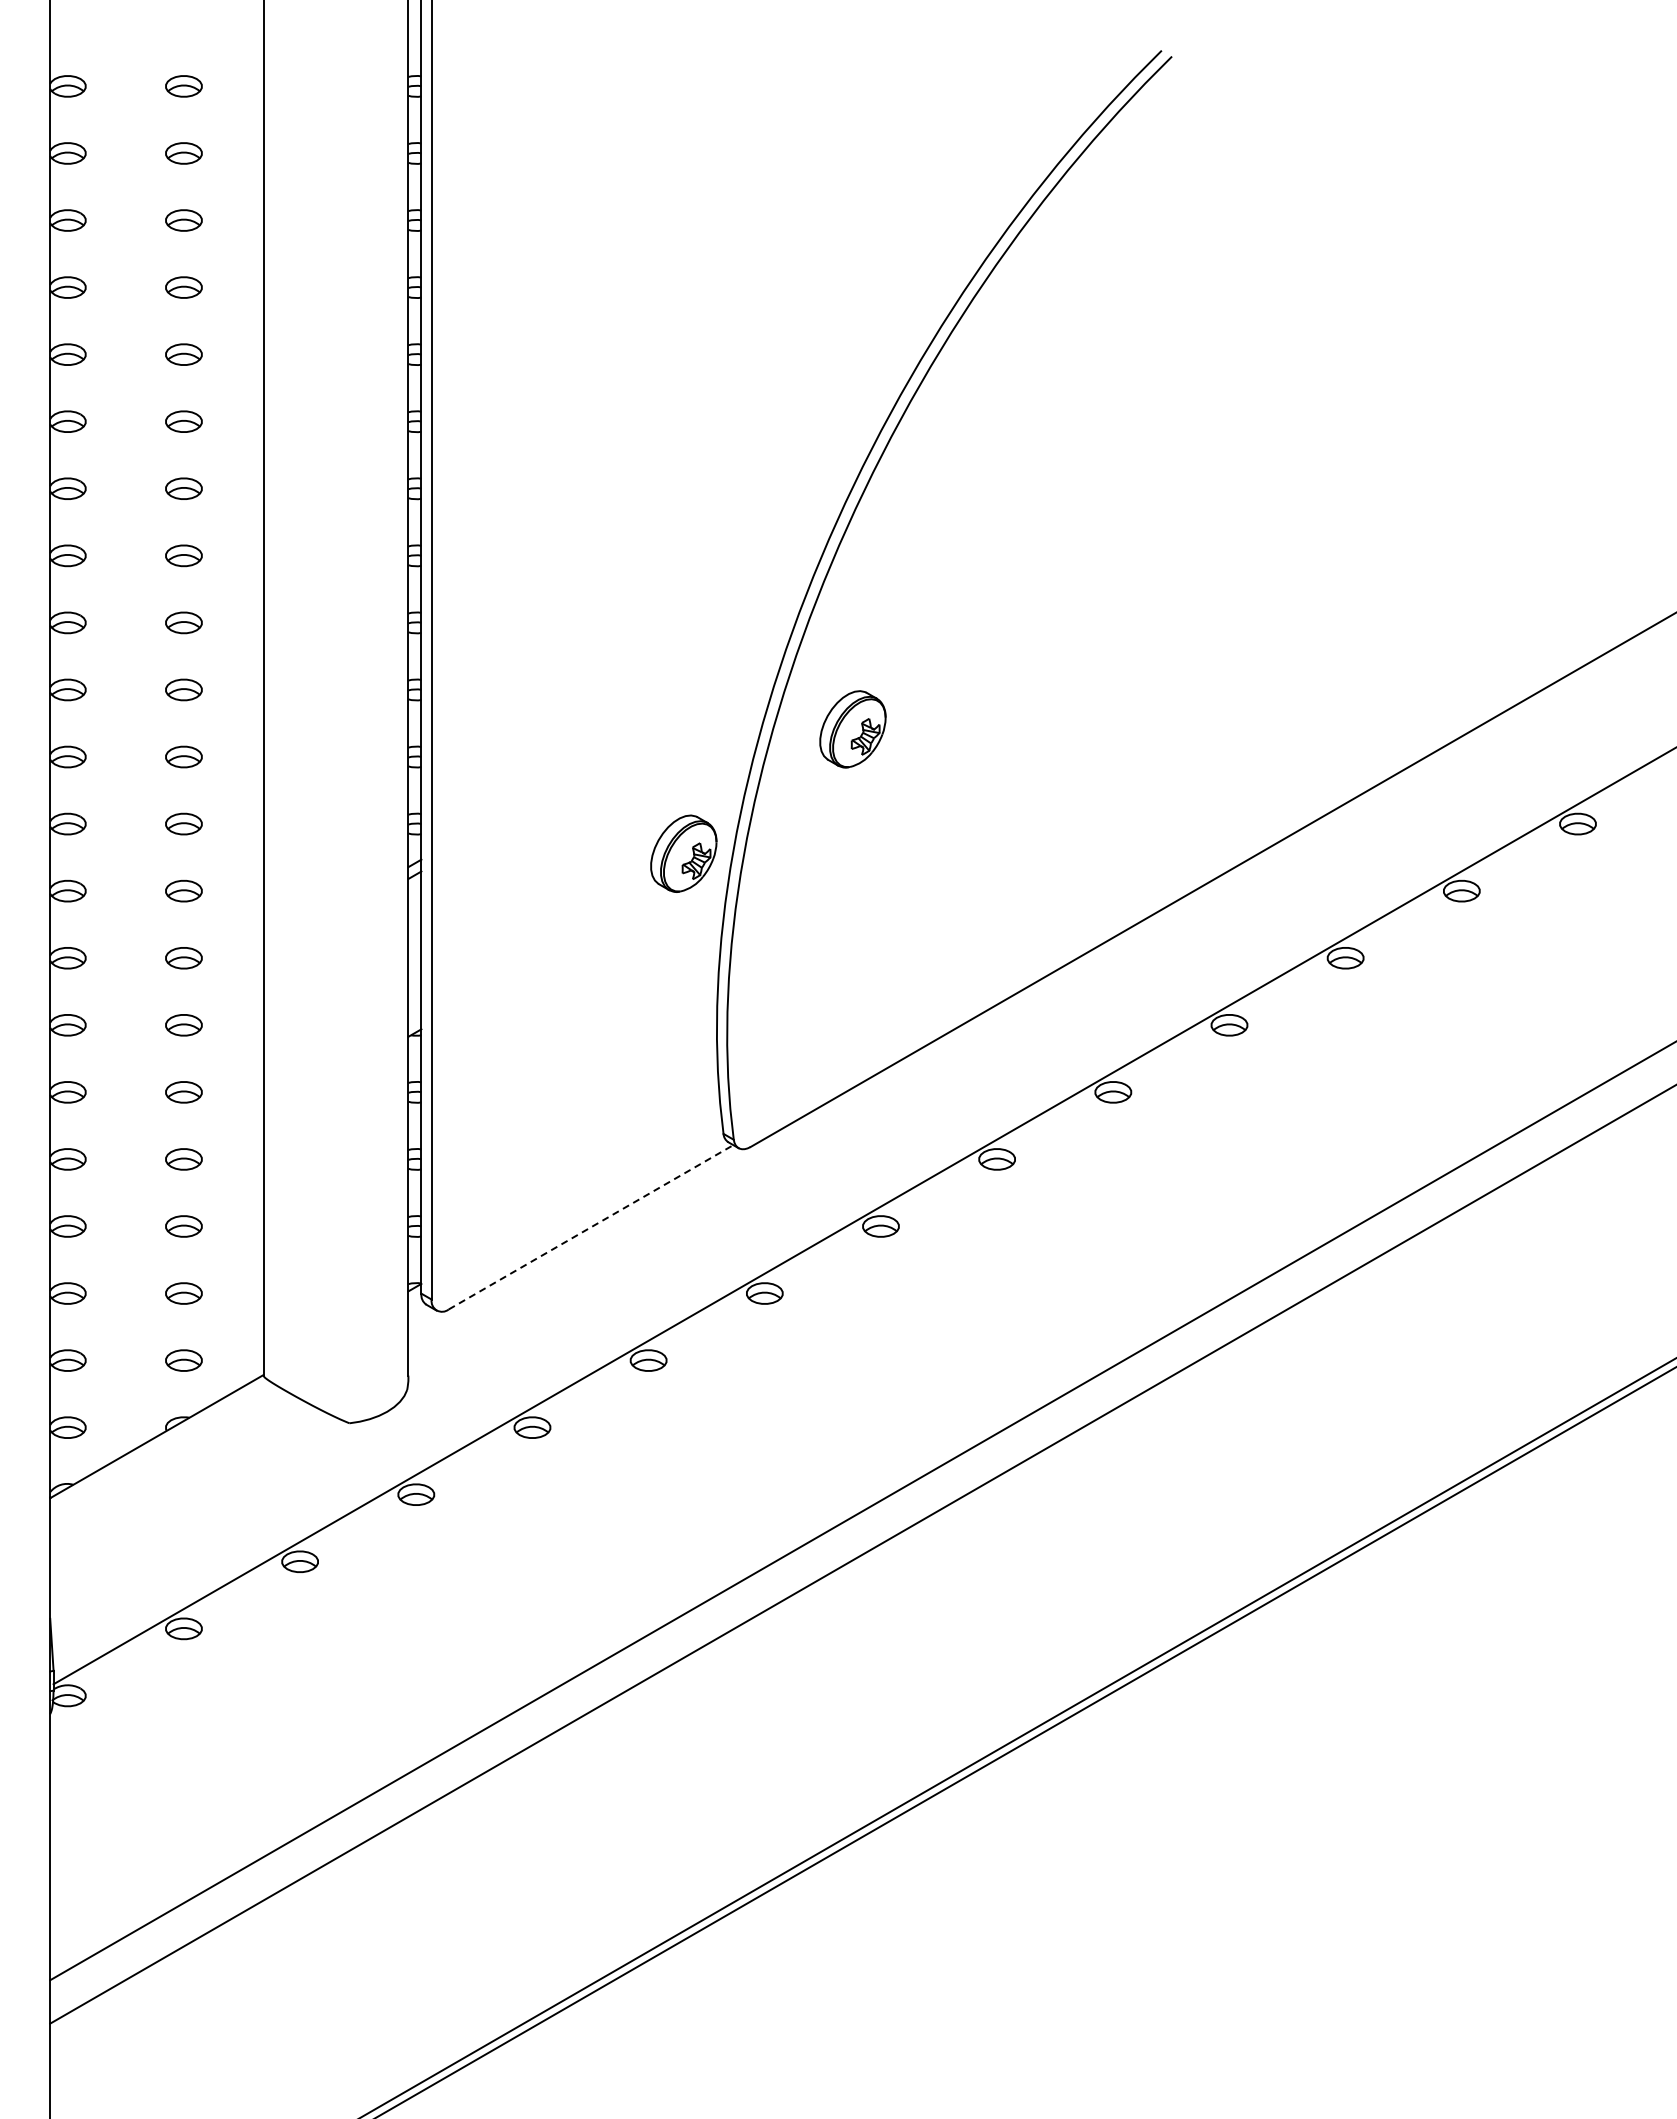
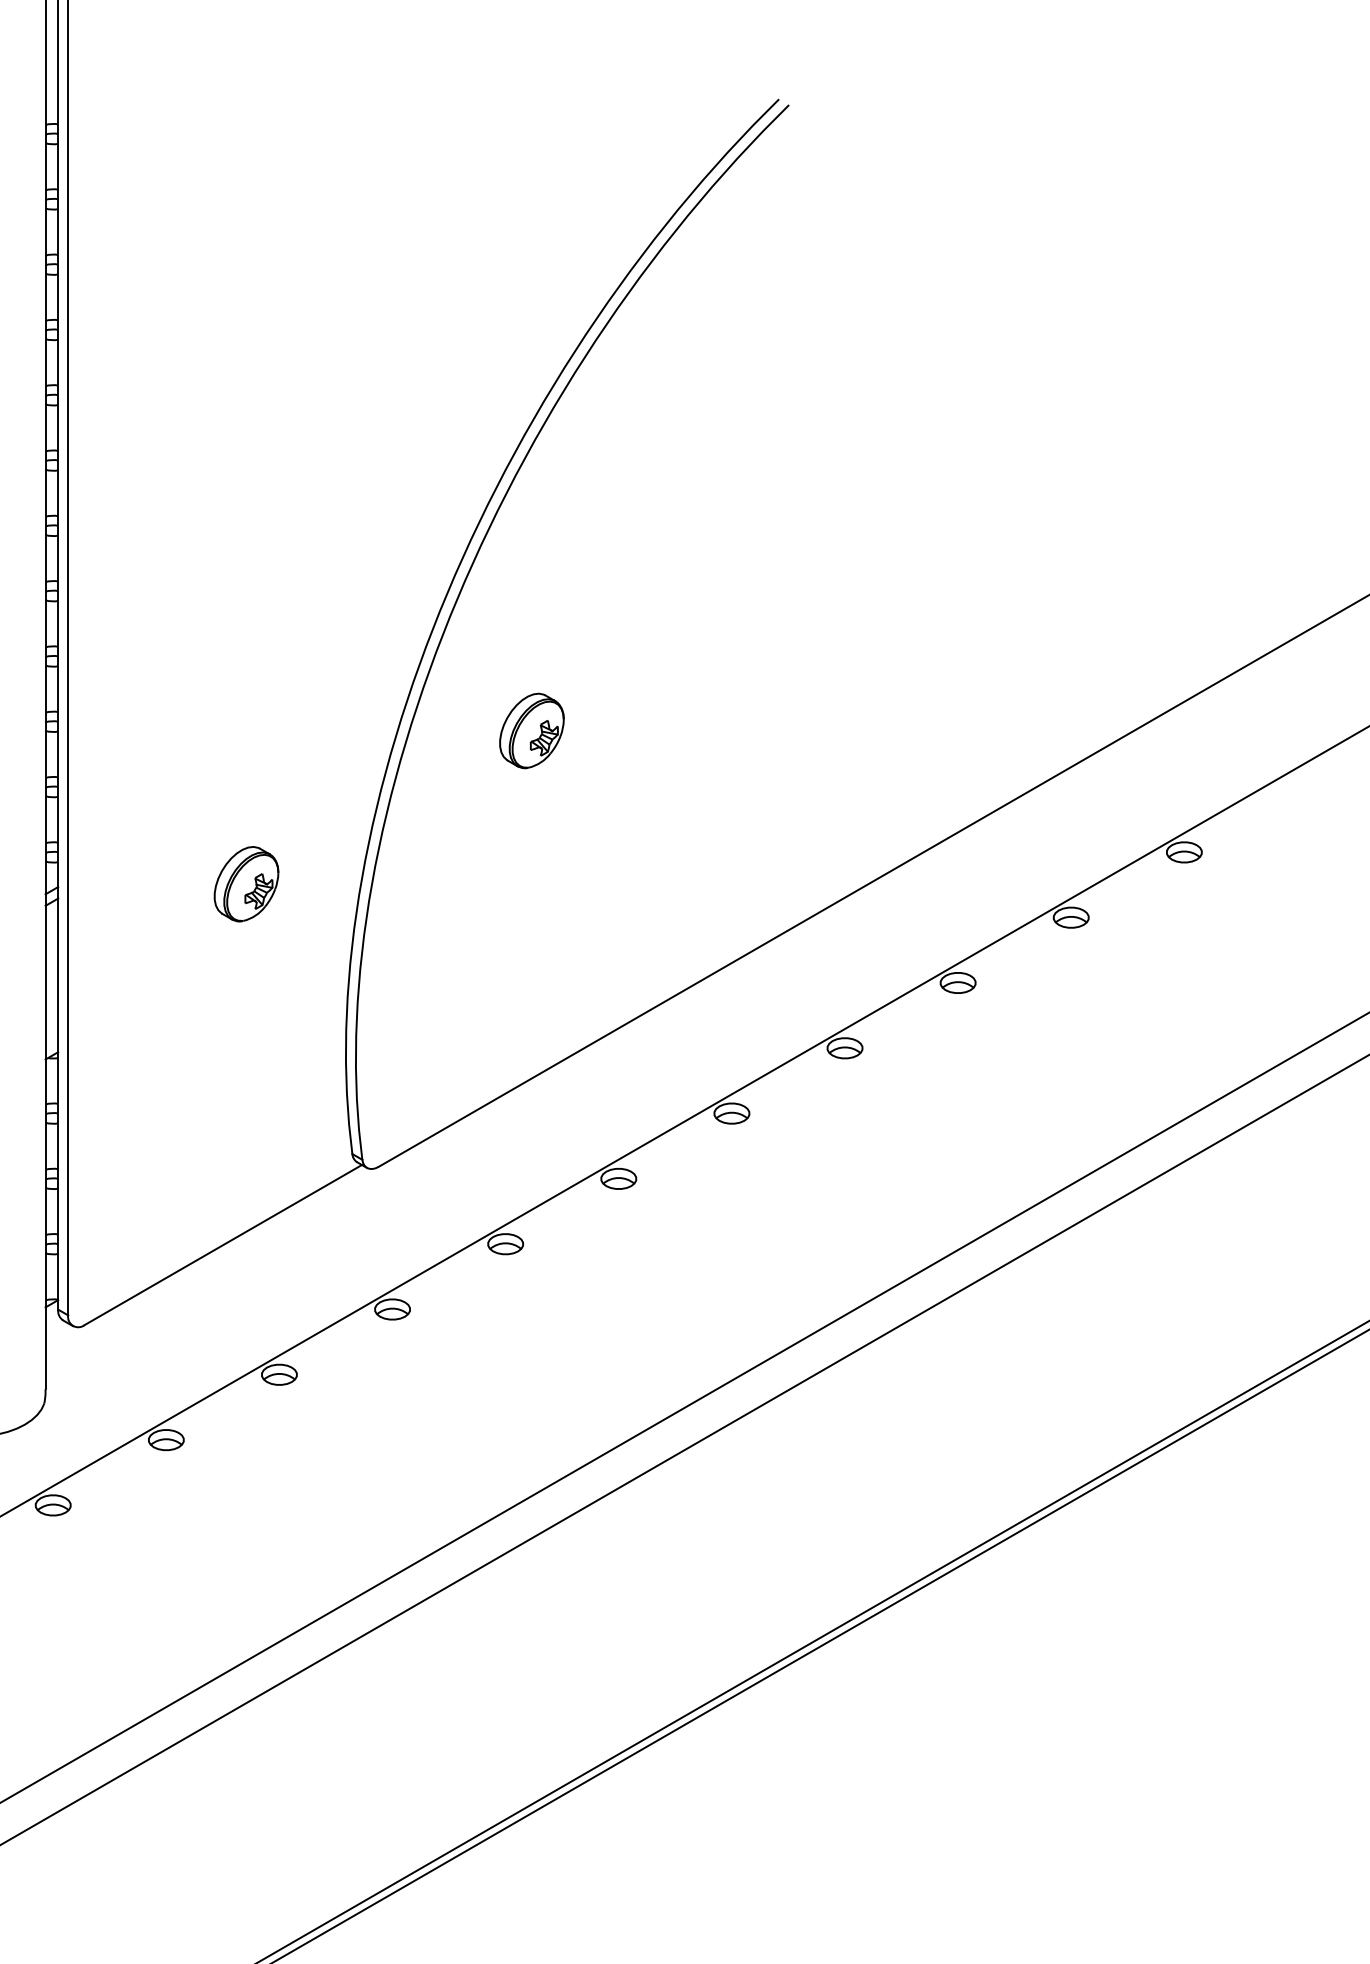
part: (852, 729) -> (531, 731), moved
part: (683, 853) -> (246, 883), moved
line: (591, 1227) -> (223, 1245), dashed -> solid

